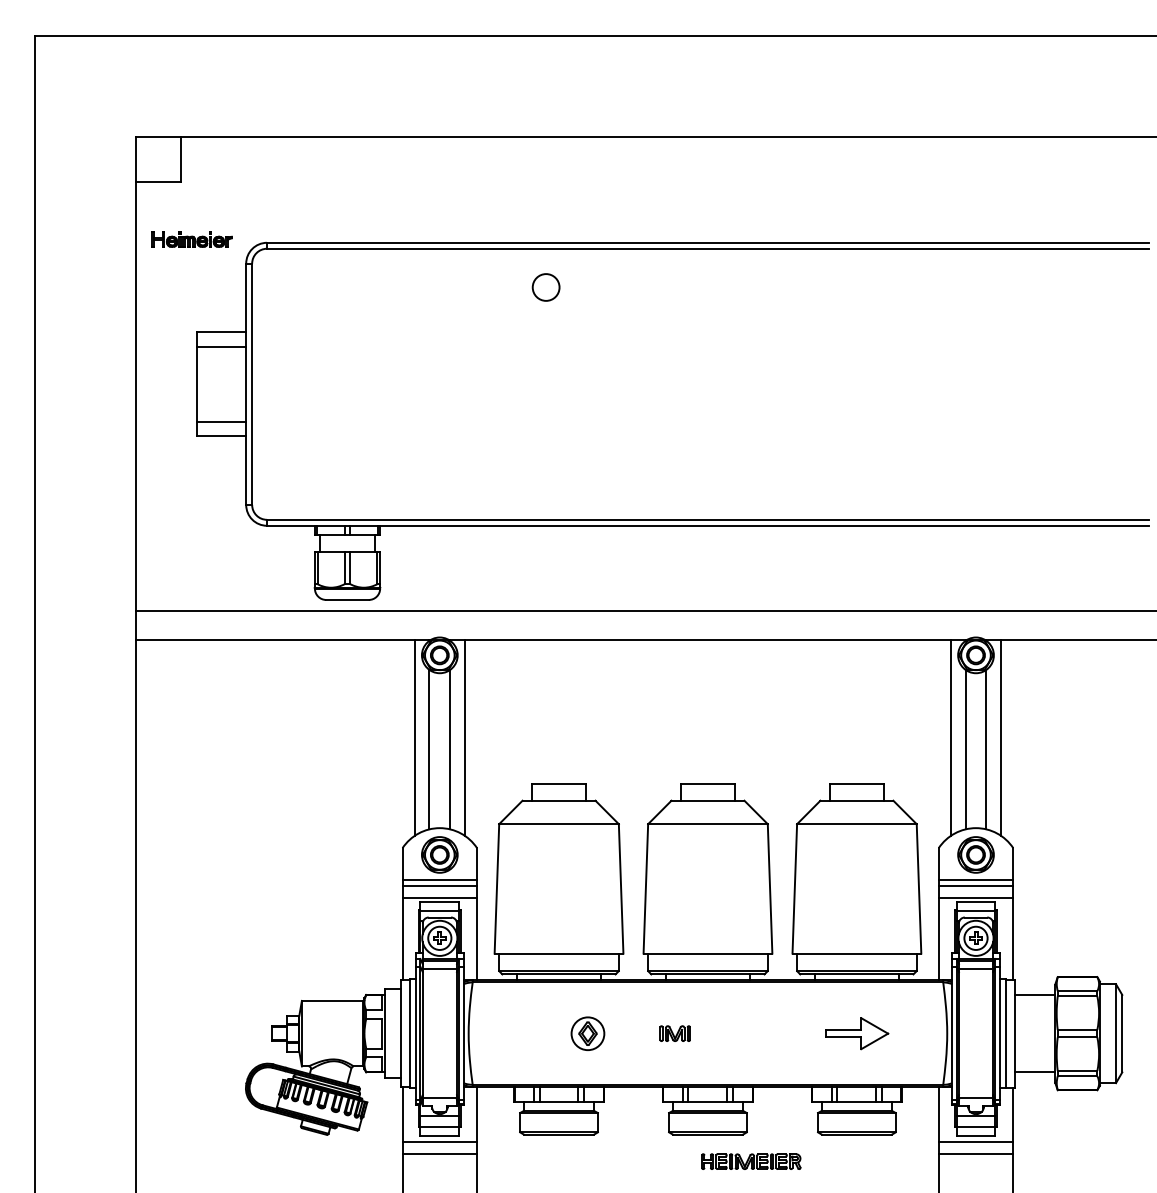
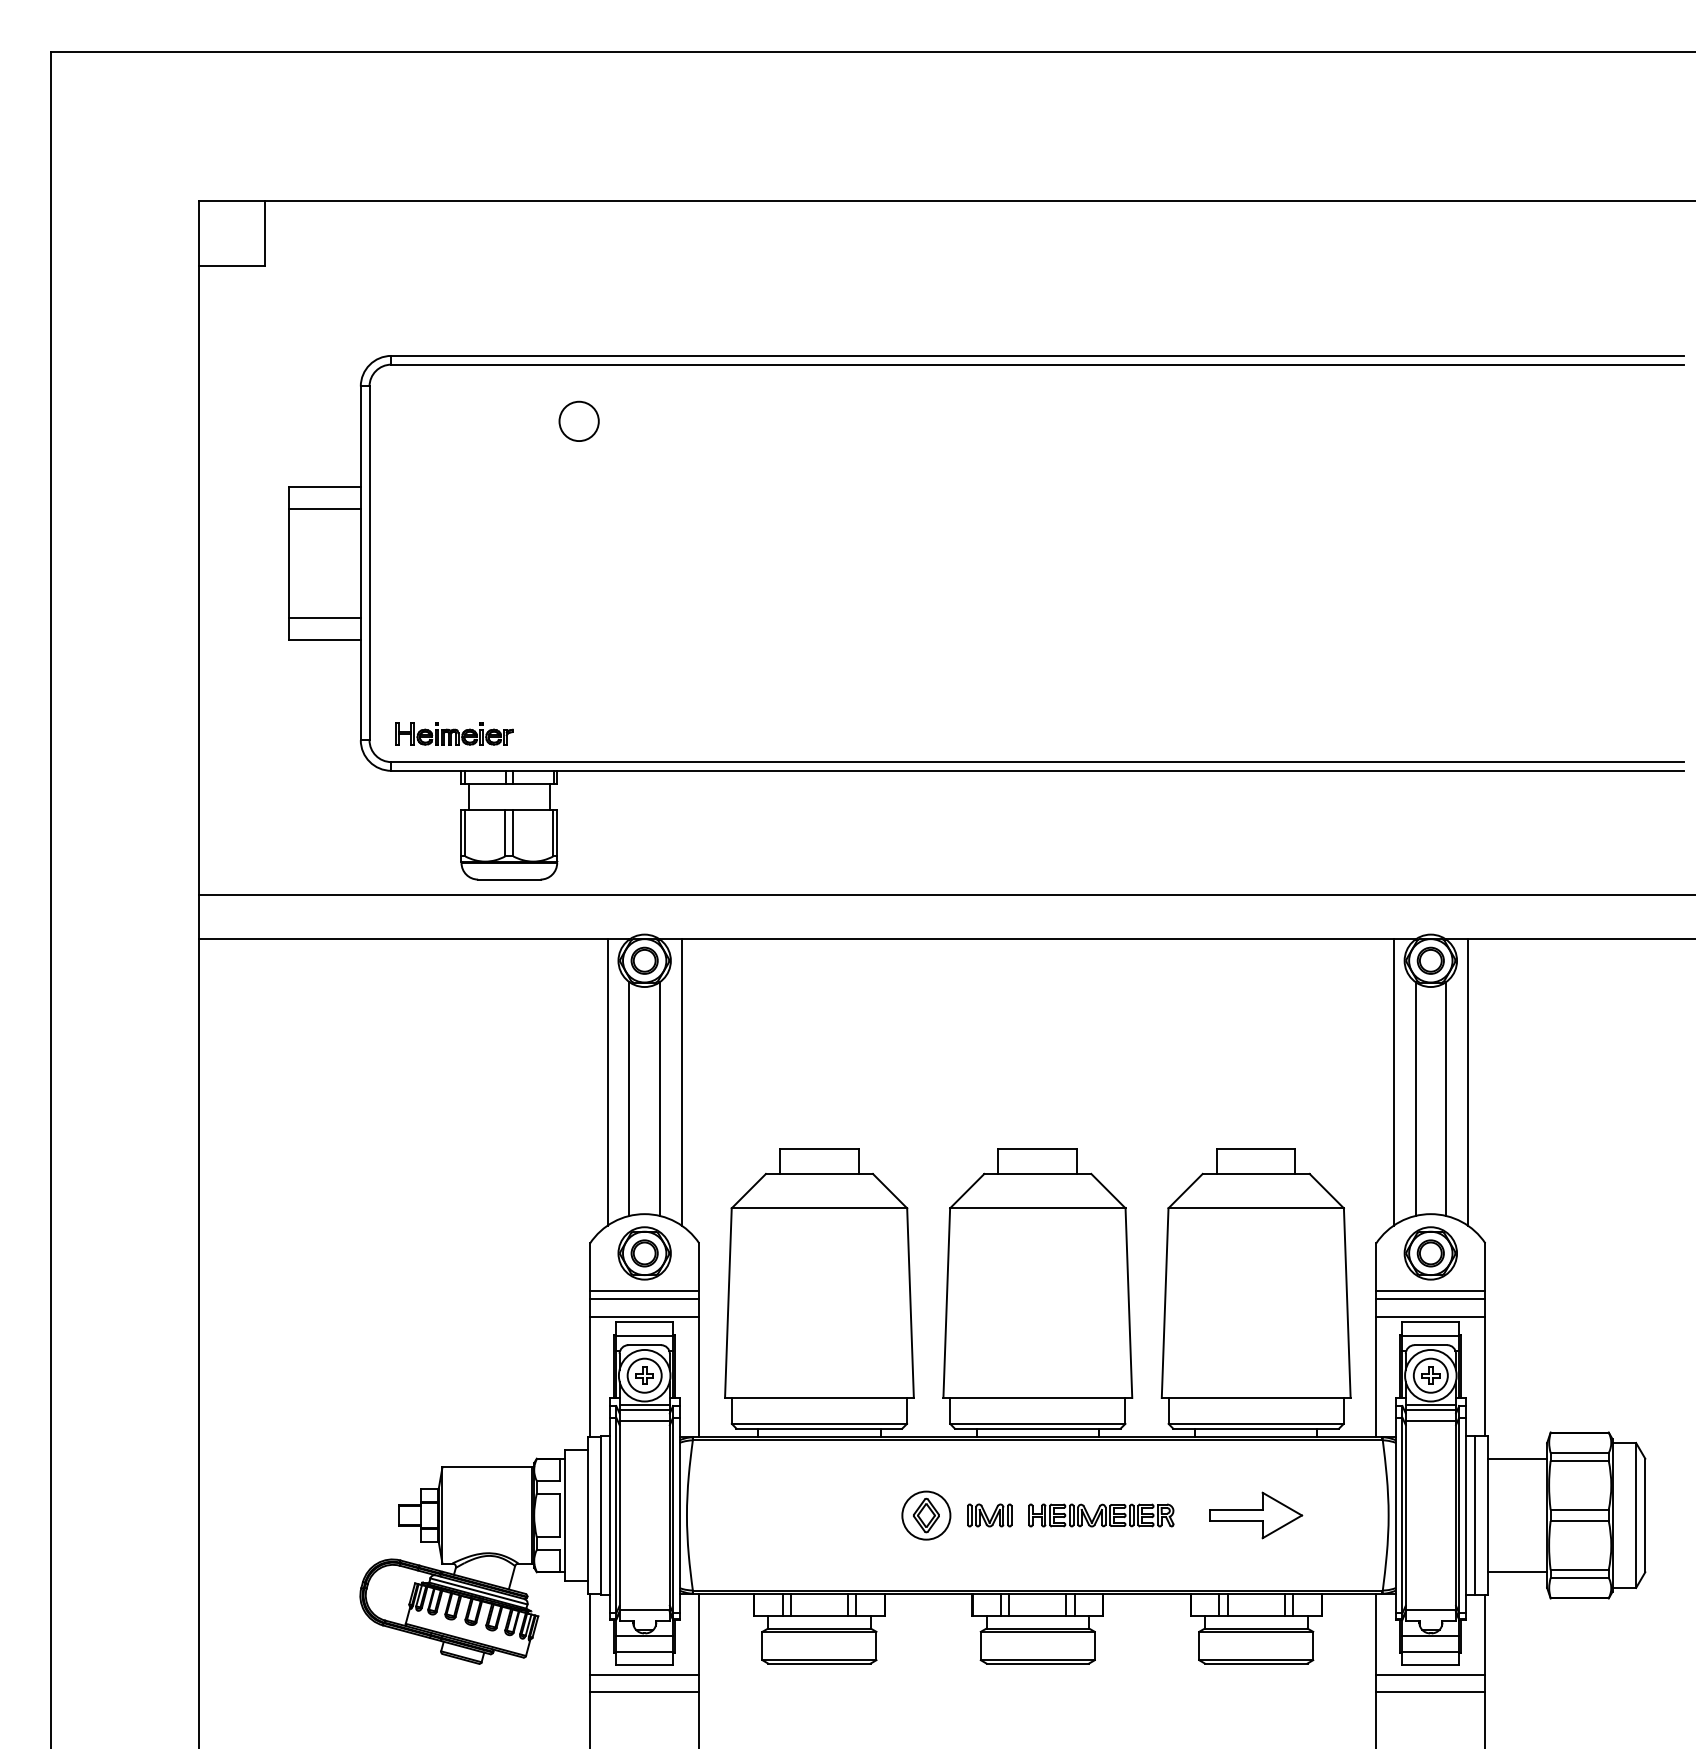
part: (191, 239) -> (453, 733), moved
circle: (545, 287) -> (578, 421), moved
part: (587, 1033) -> (925, 1515), moved
part: (751, 1161) -> (1101, 1515), moved

